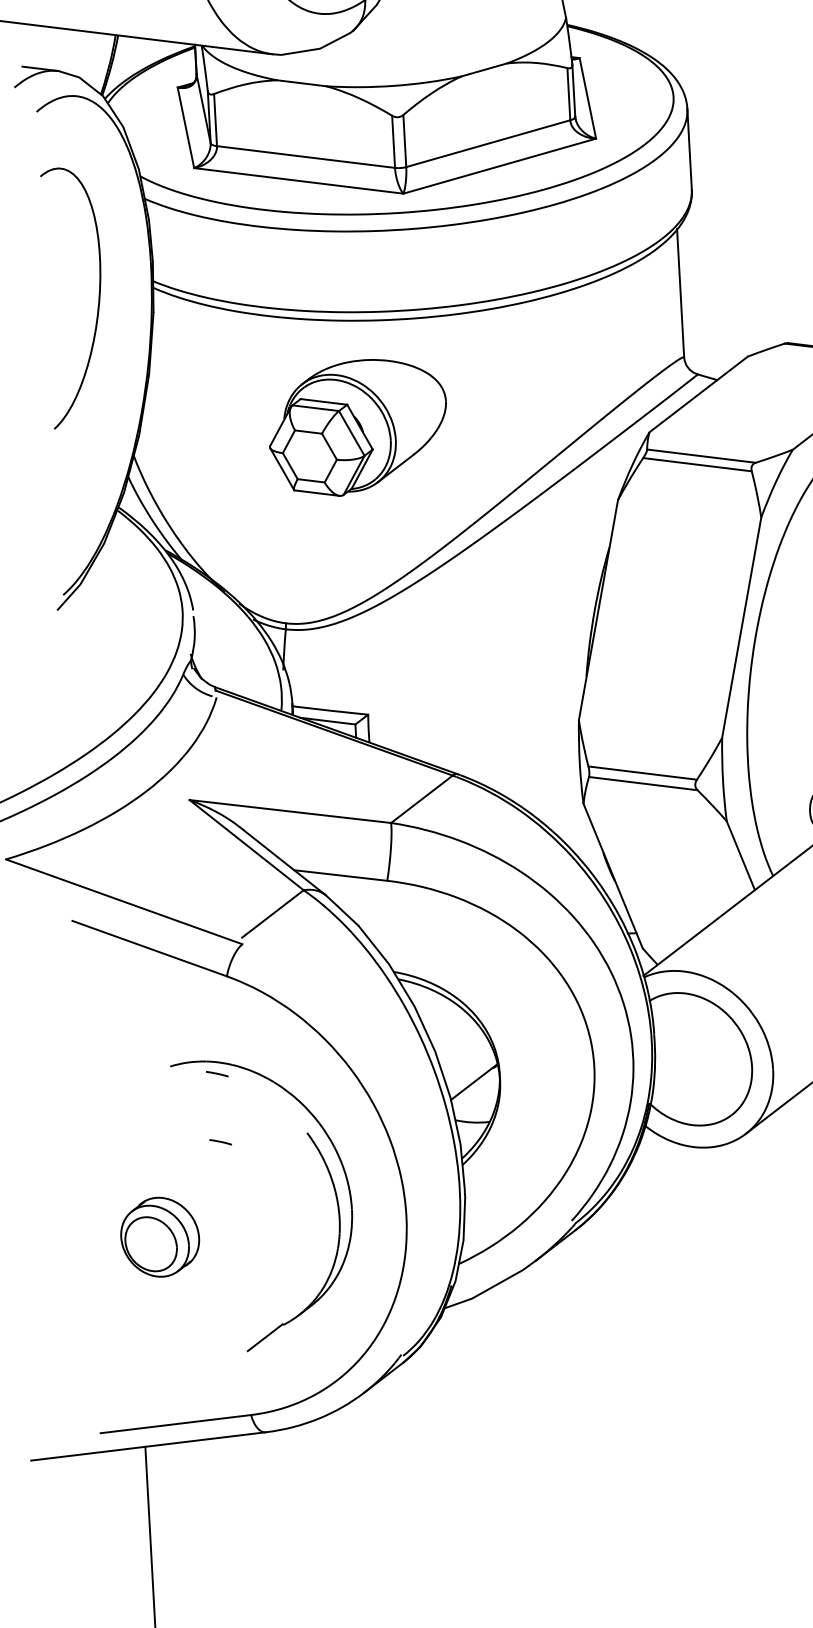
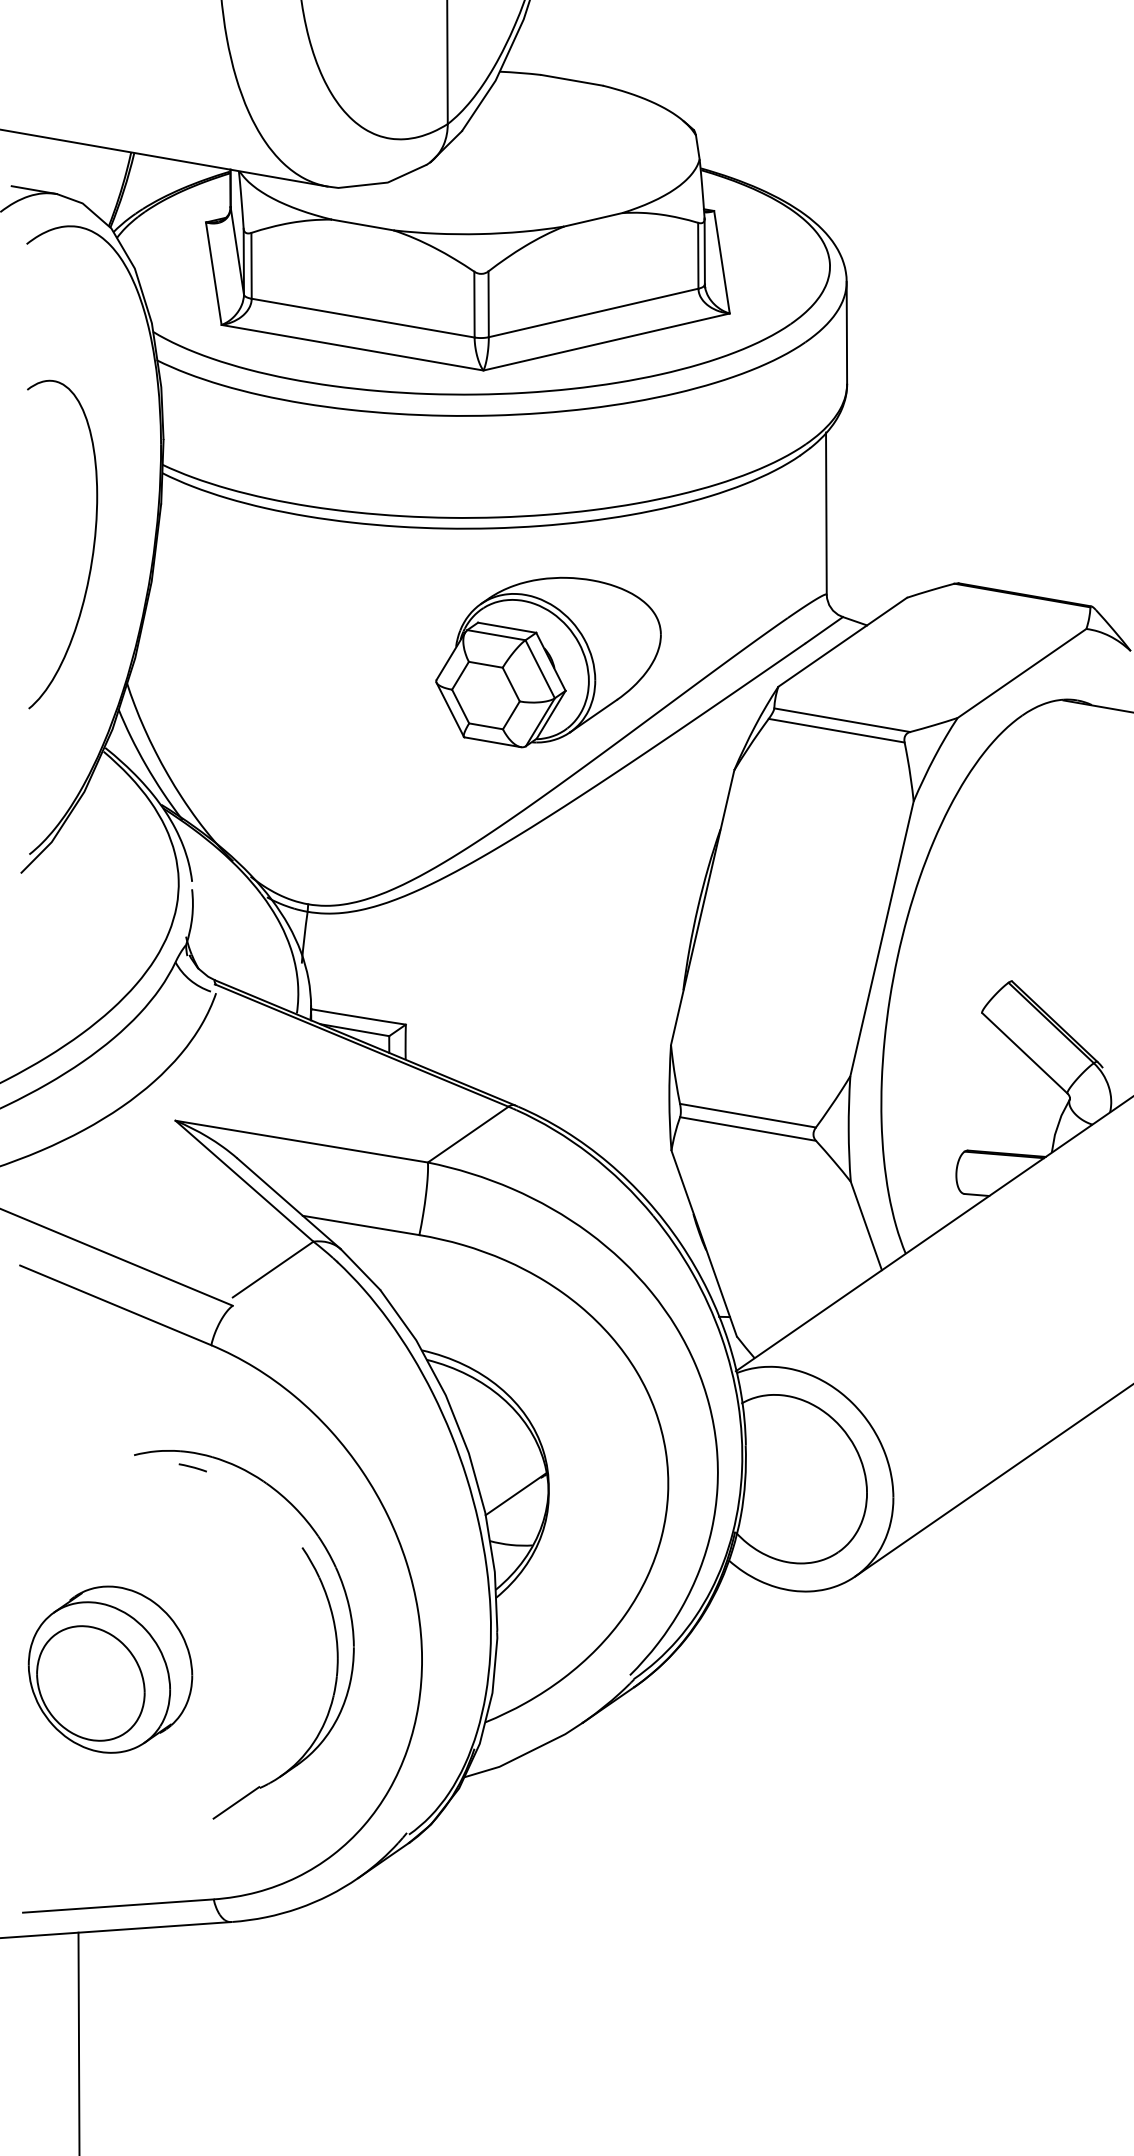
curve: (98, 299) -> (92, 548), moved
part: (358, 427) -> (548, 662), moved
line: (220, 1142) -> (192, 1553), removed
part: (160, 1237) -> (110, 1669), size x1.67

